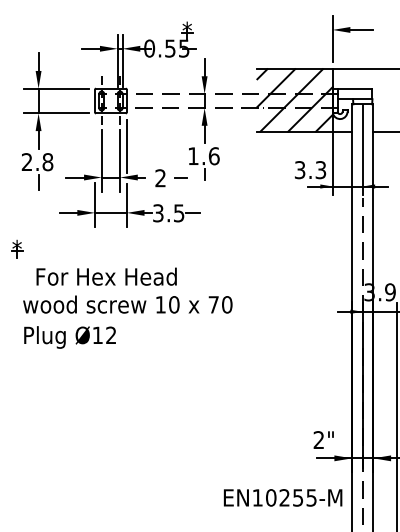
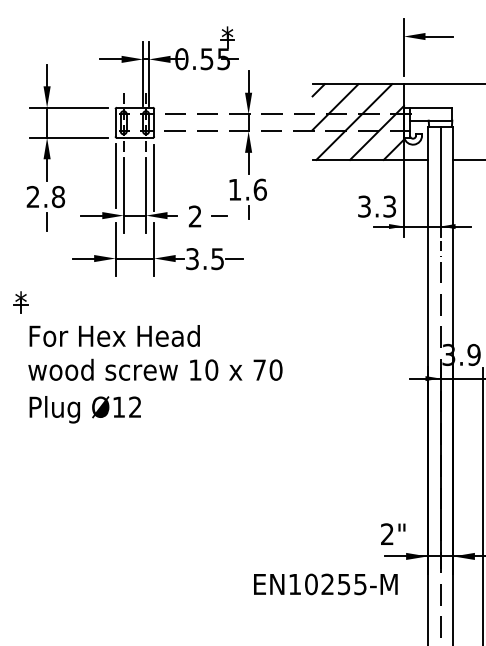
line: (94, 144) -> (115, 175), added
text: (106, 276) -> (114, 335), moved
text: (282, 497) -> (325, 584), moved

